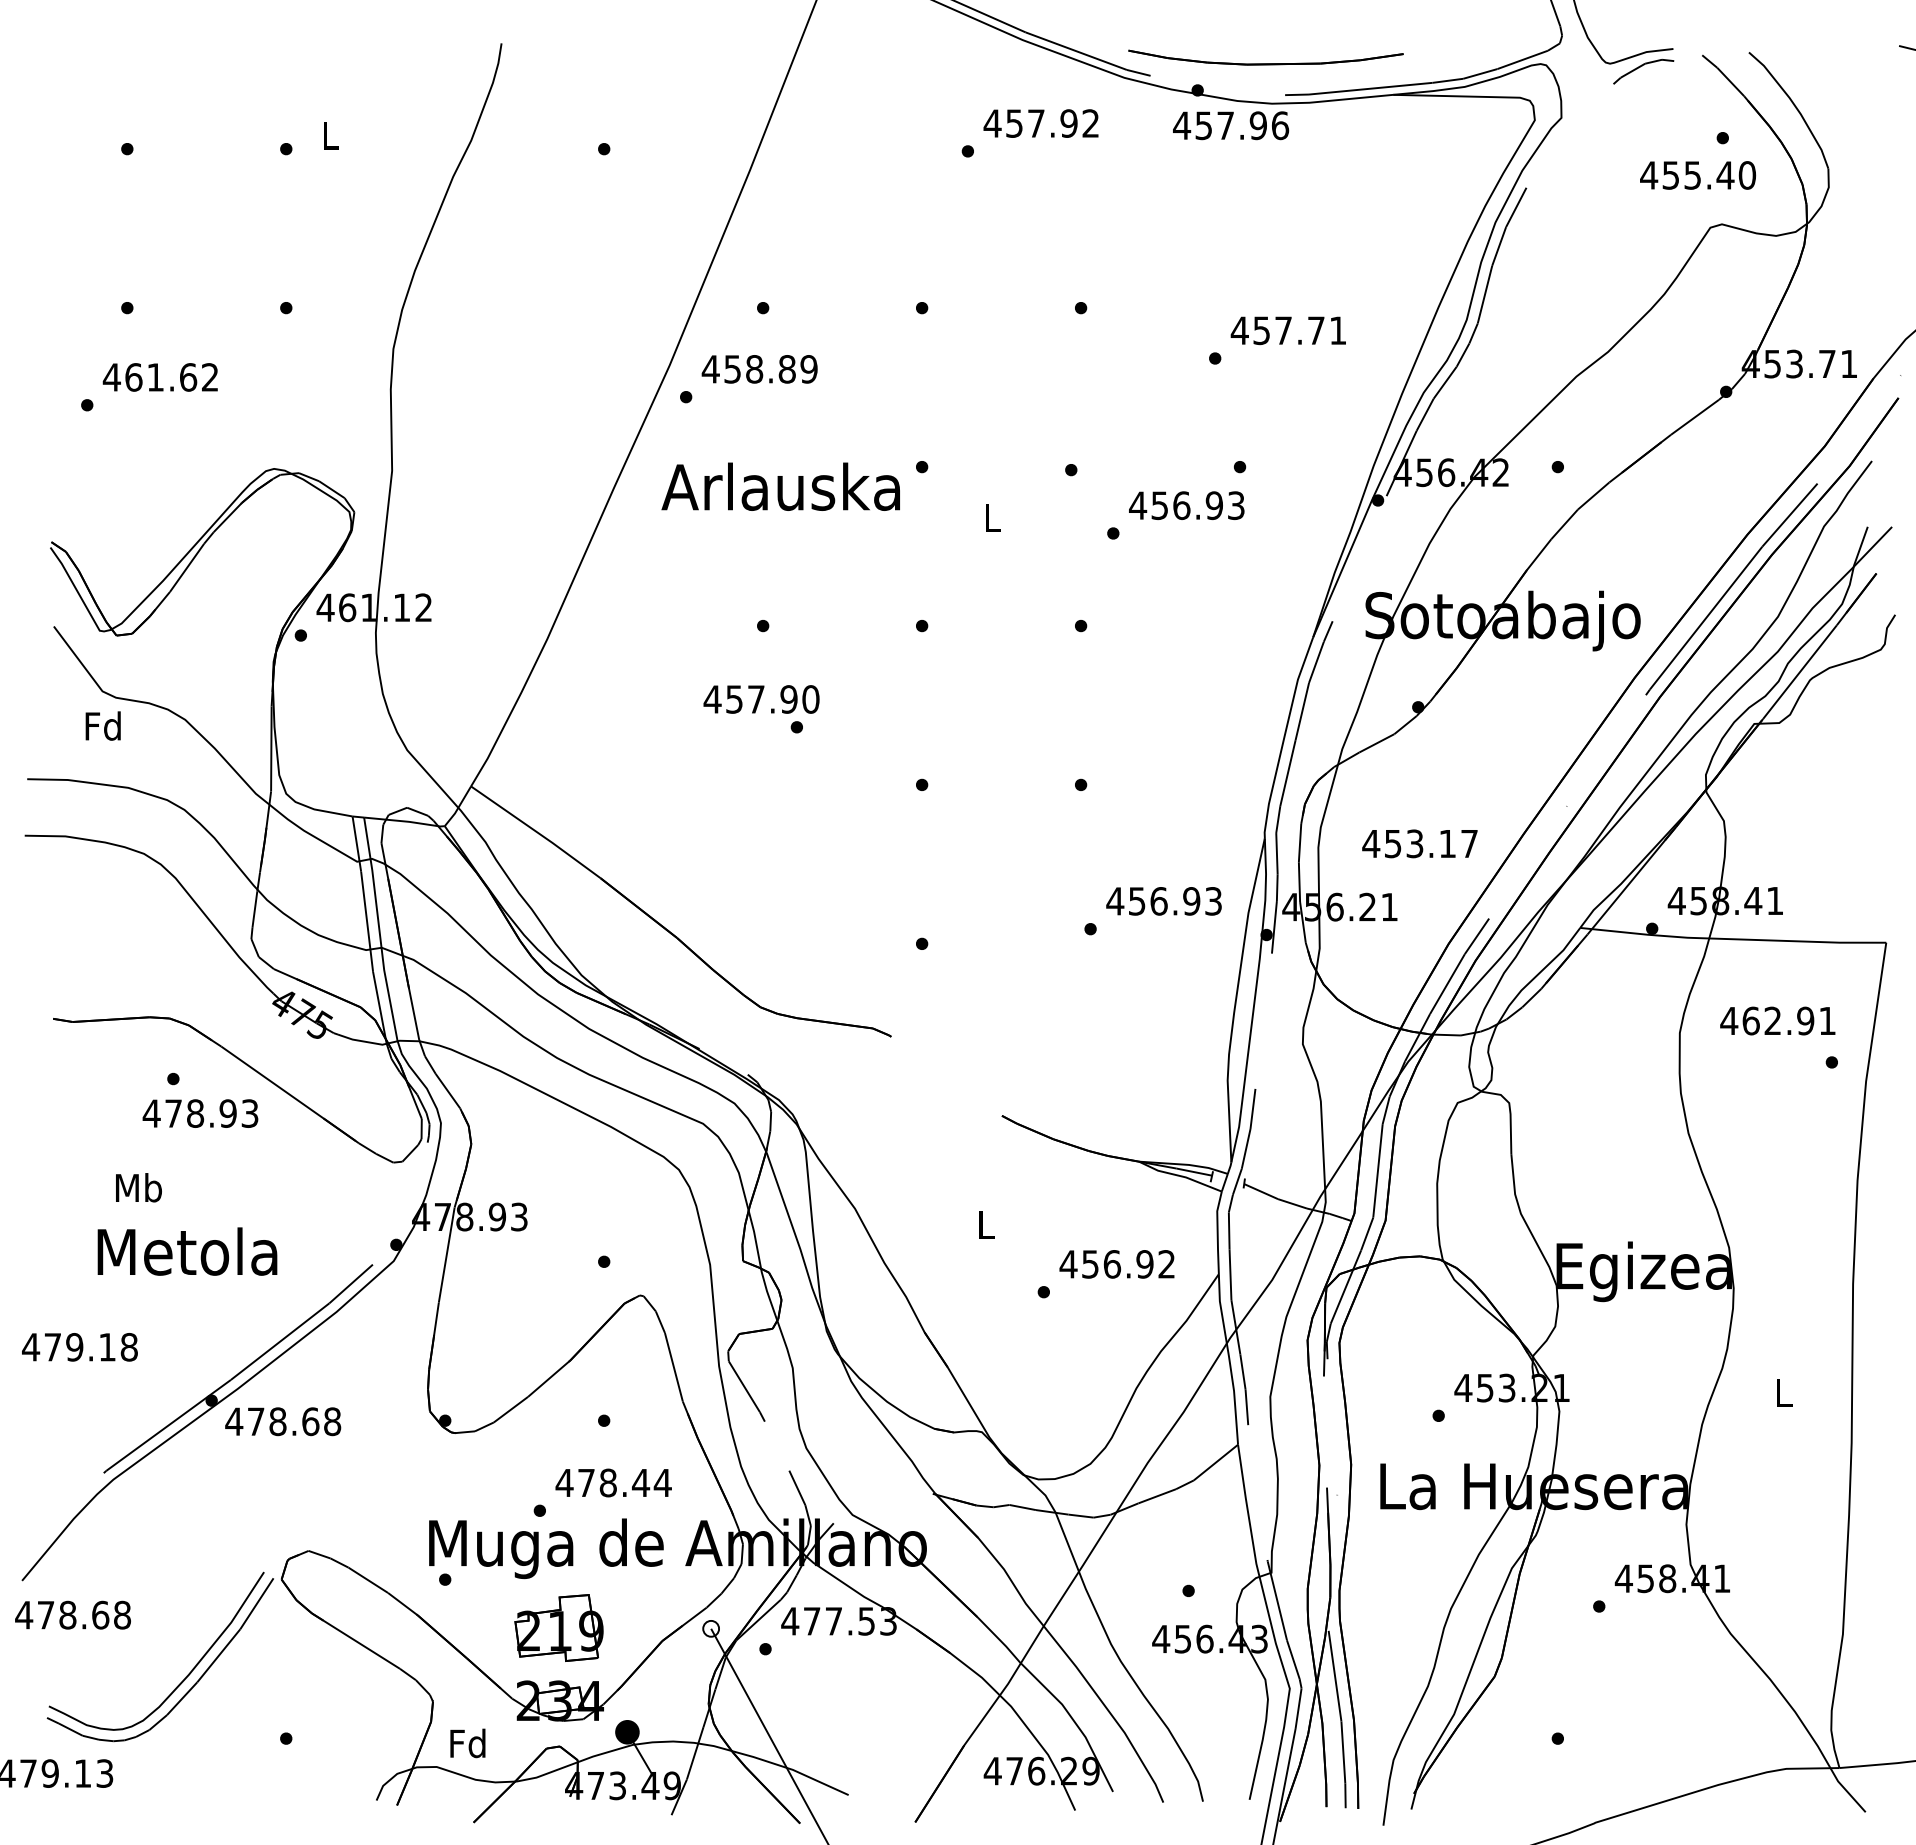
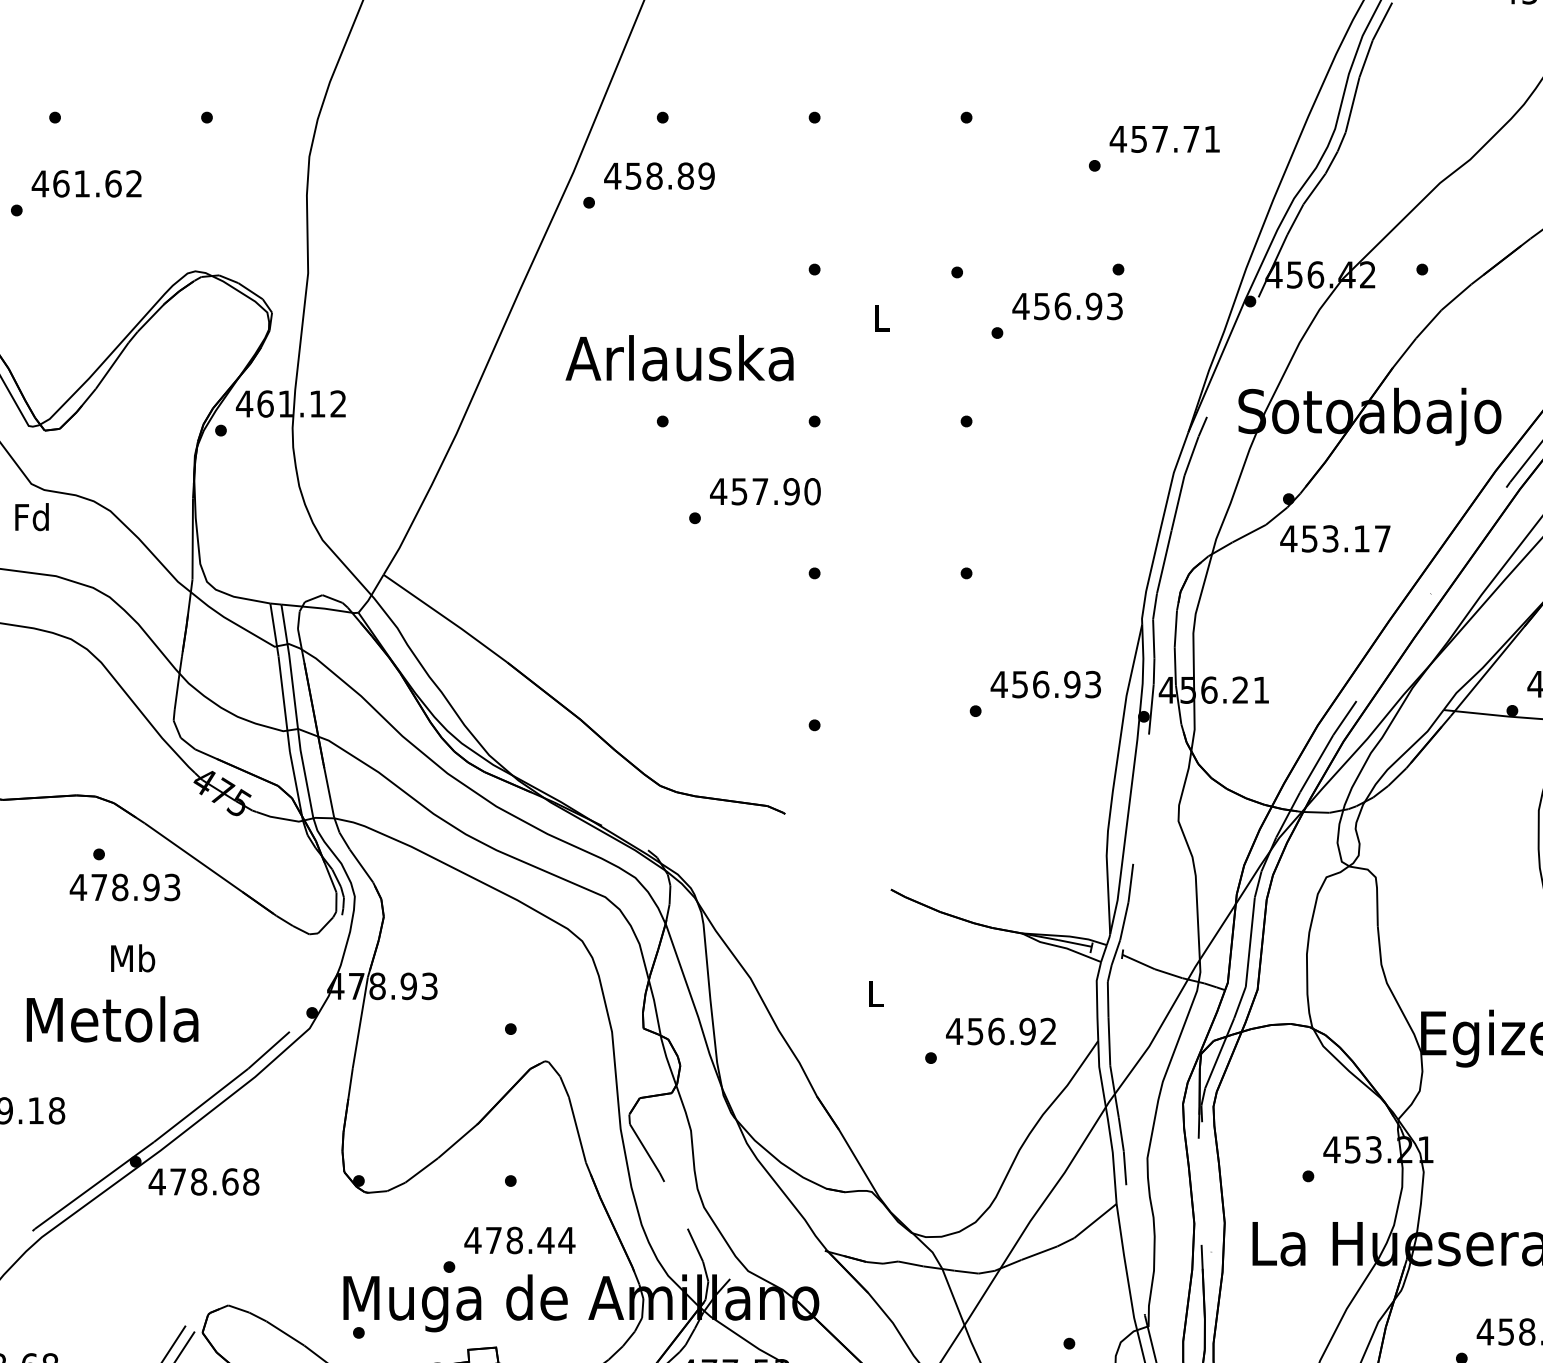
text: (780, 486) -> (679, 357), moved
text: (761, 699) -> (765, 491), moved
text: (1419, 843) -> (1334, 538), moved
text: (138, 1187) -> (132, 958), moved

